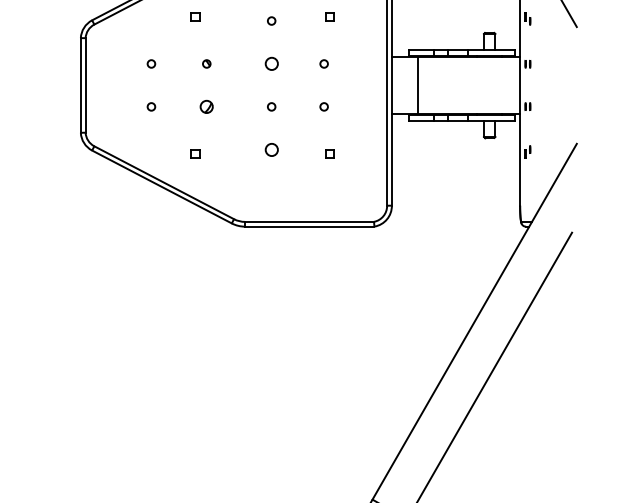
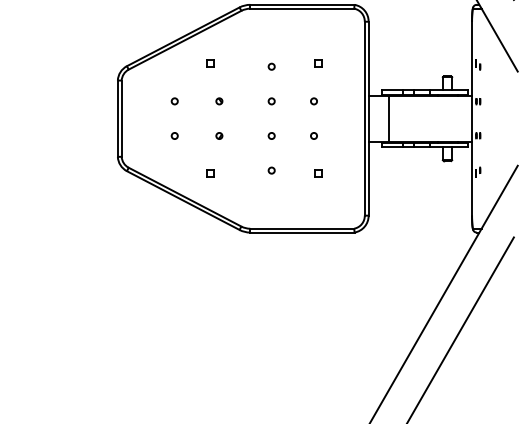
circle: (271, 64) -> (271, 101), size x0.62
part: (206, 106) -> (219, 135), size x0.62
circle: (271, 149) -> (271, 170), size x0.62

